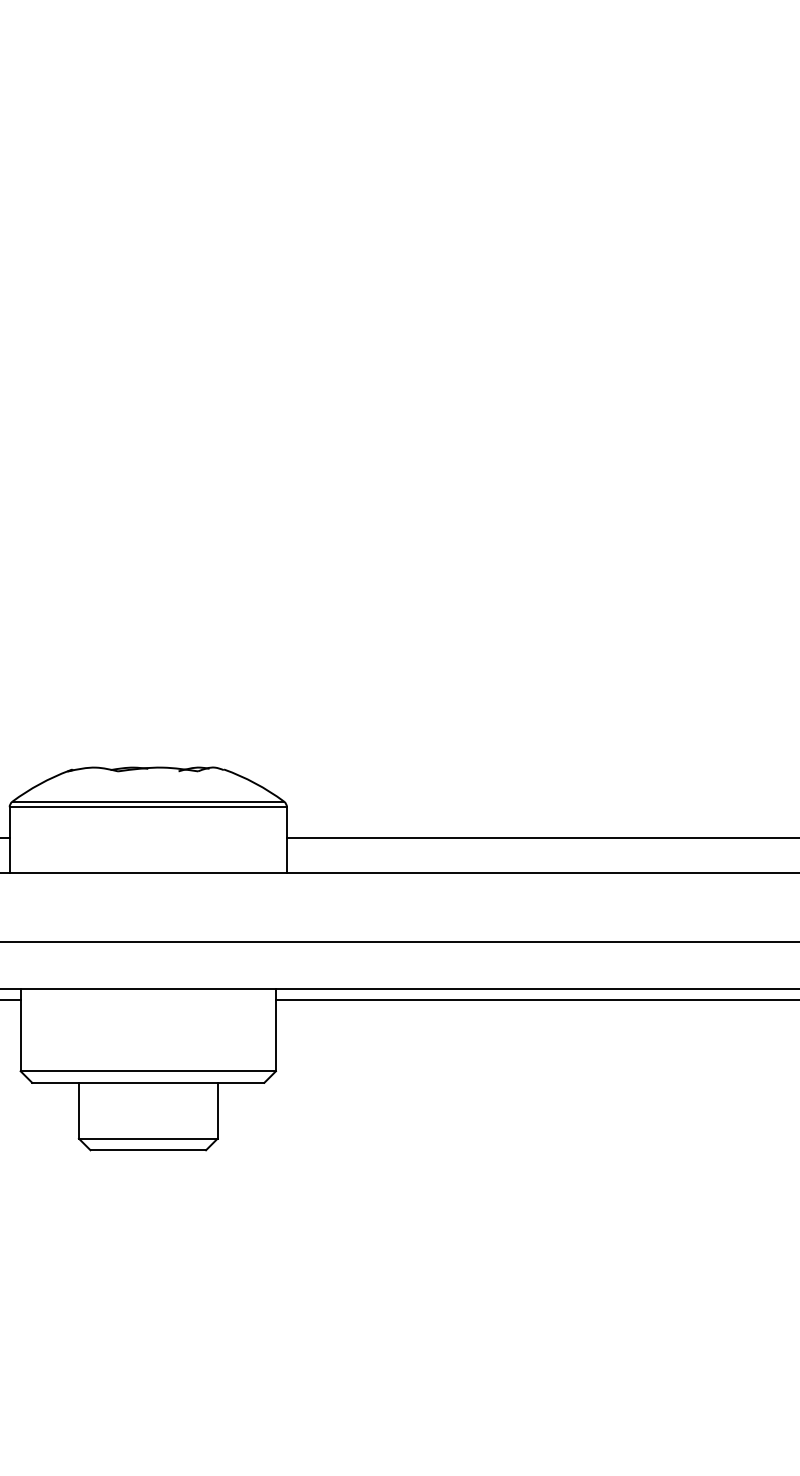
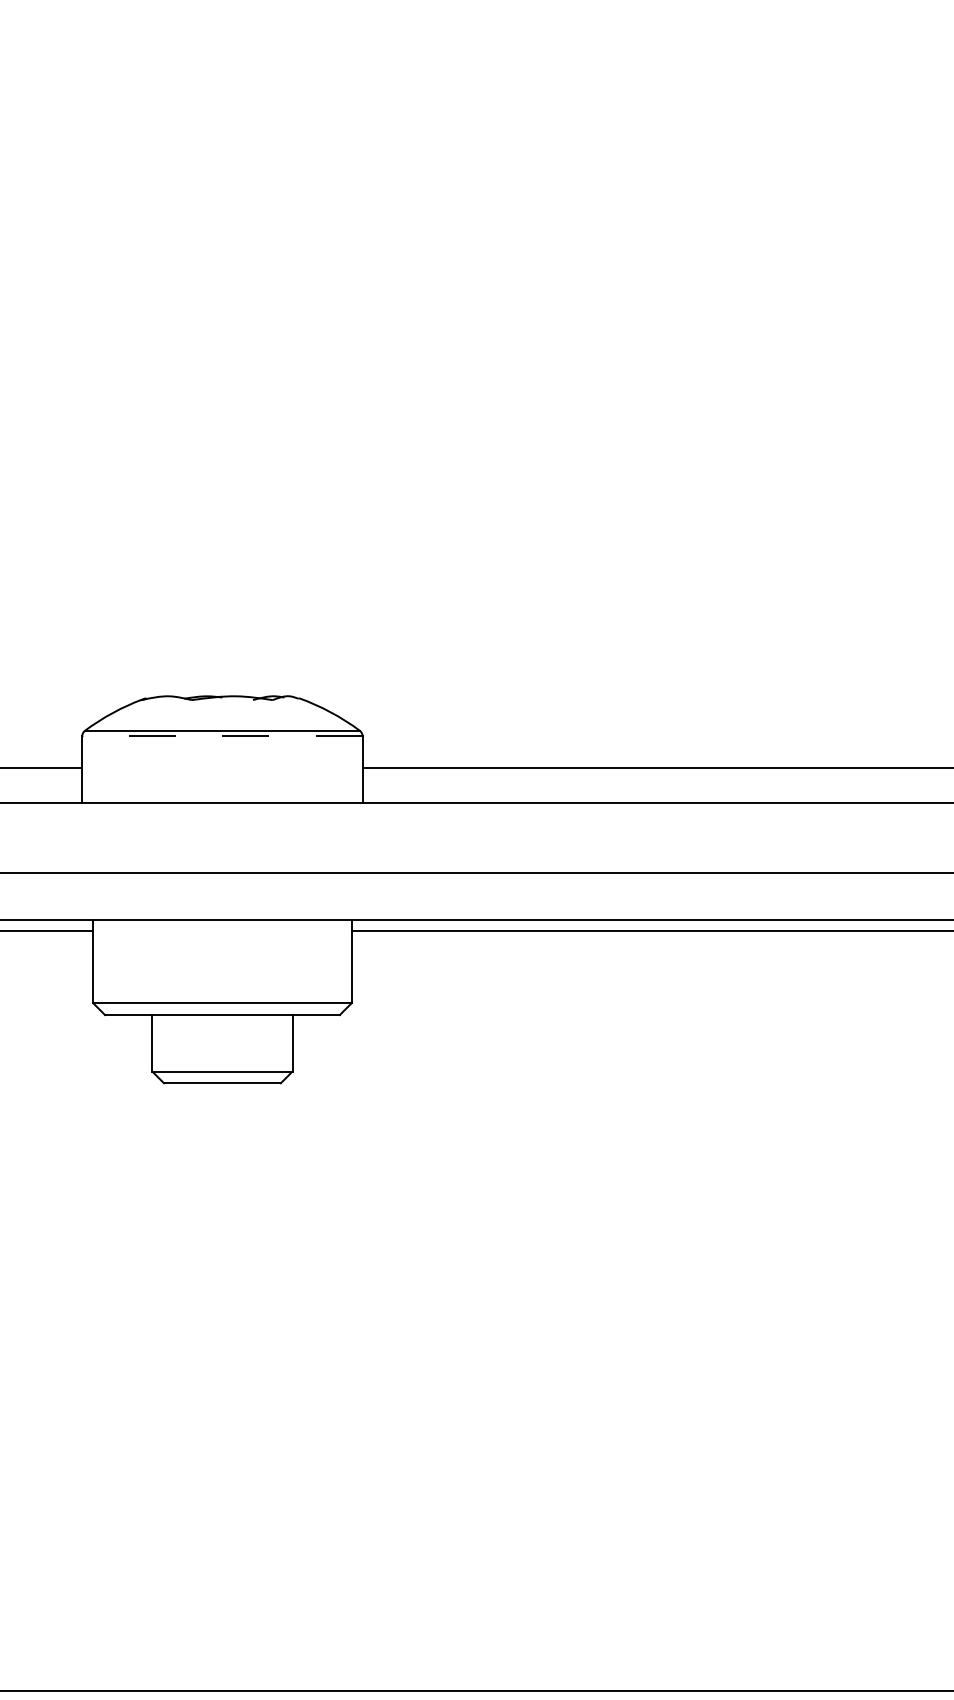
line: (147, 807) -> (221, 736), solid -> dashed

